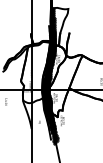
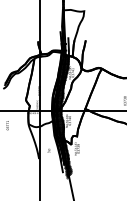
hatch: (53, 26) -> (65, 32), removed

